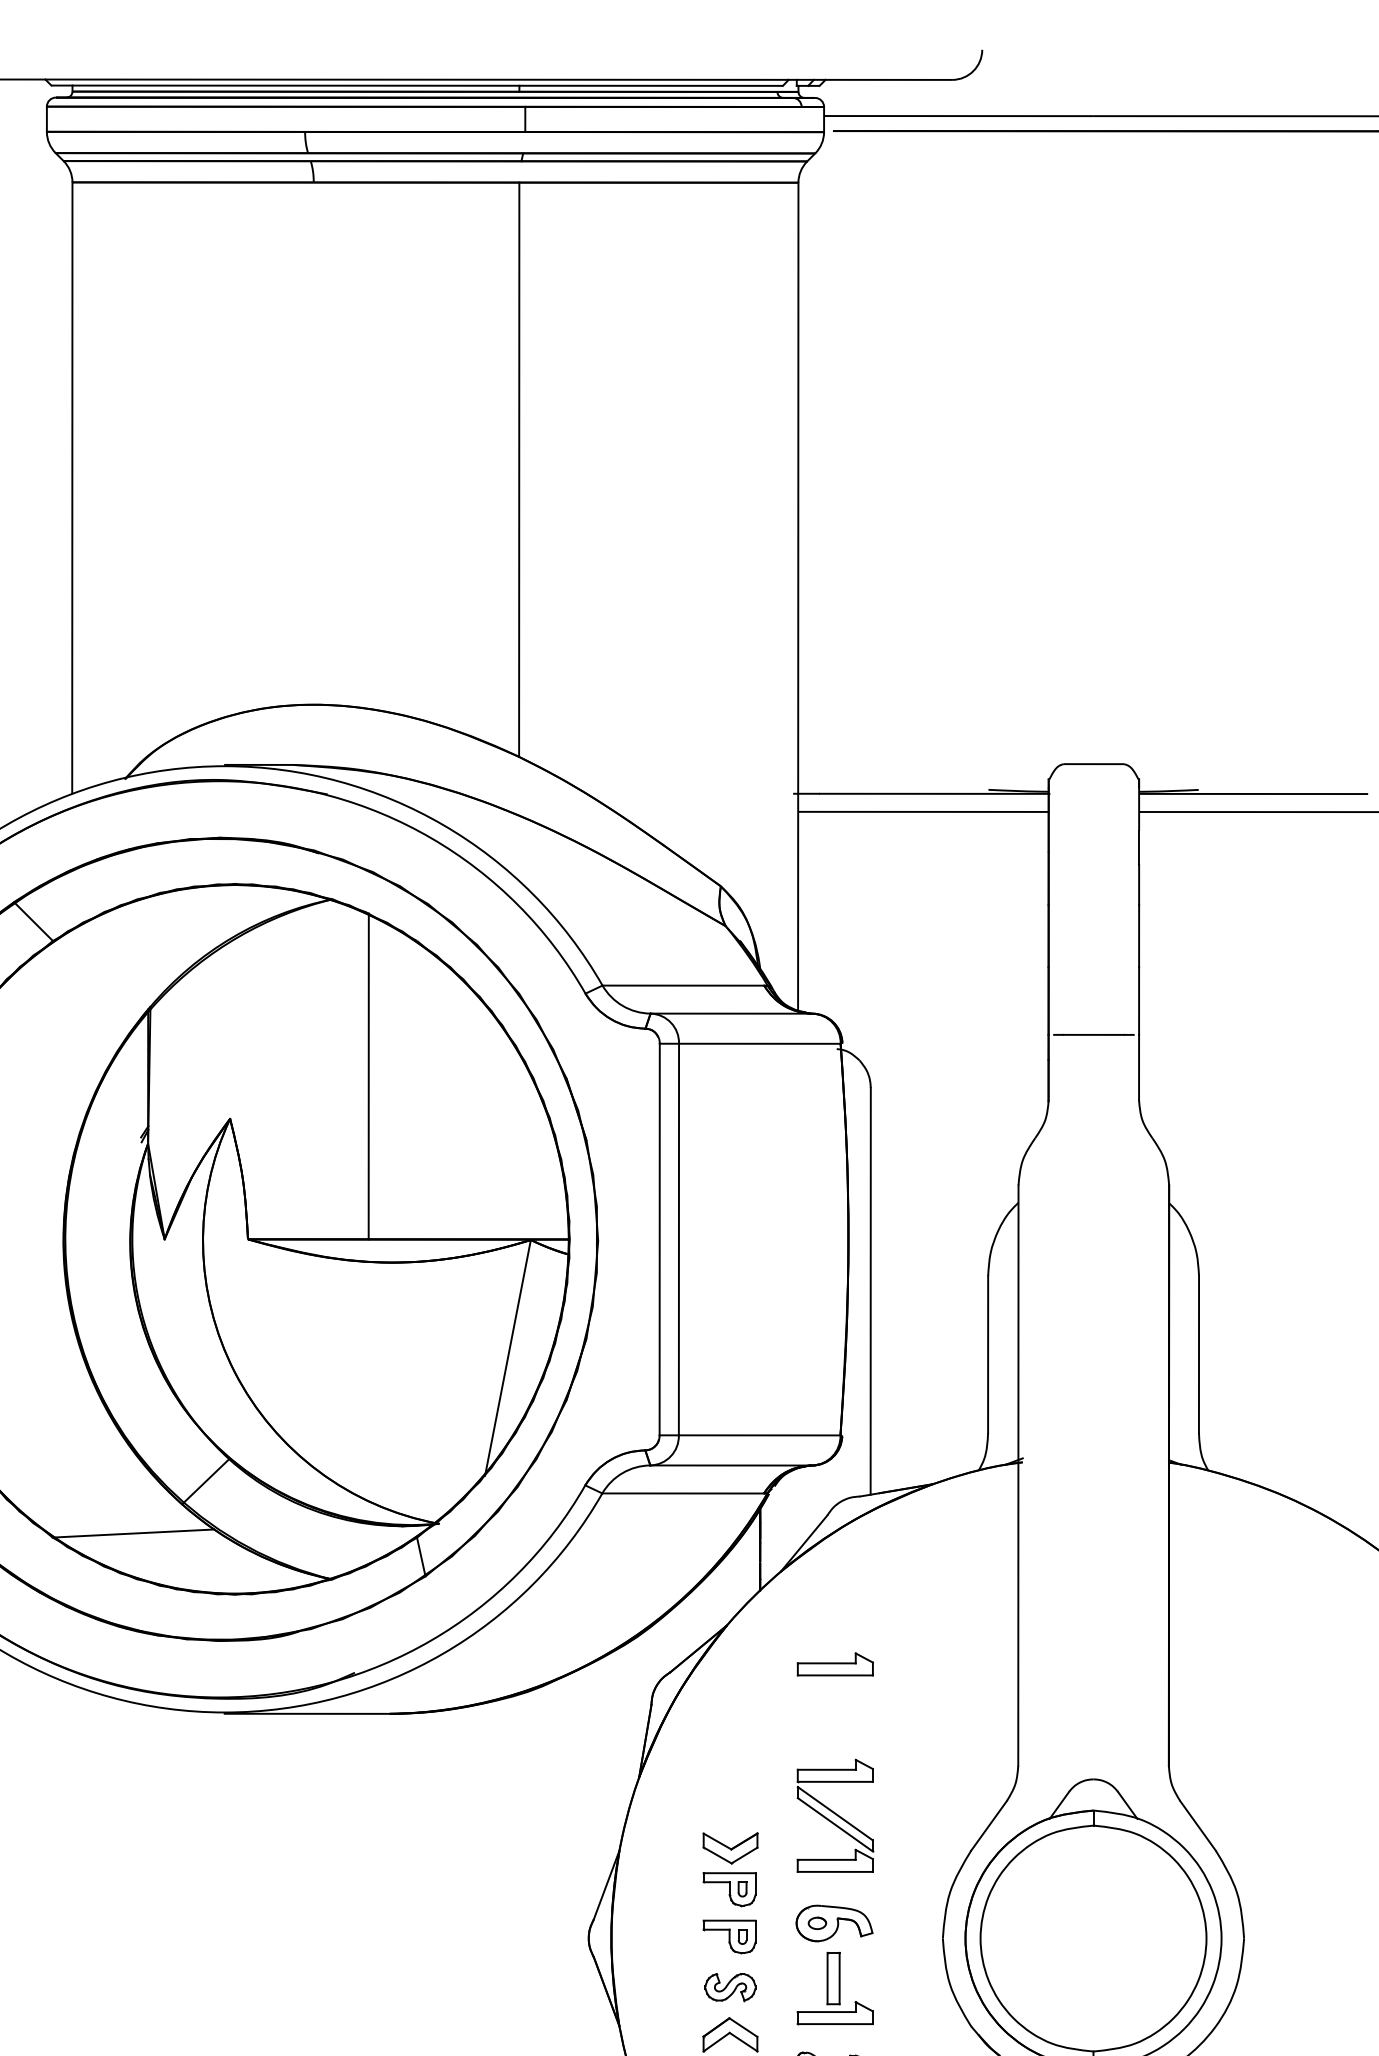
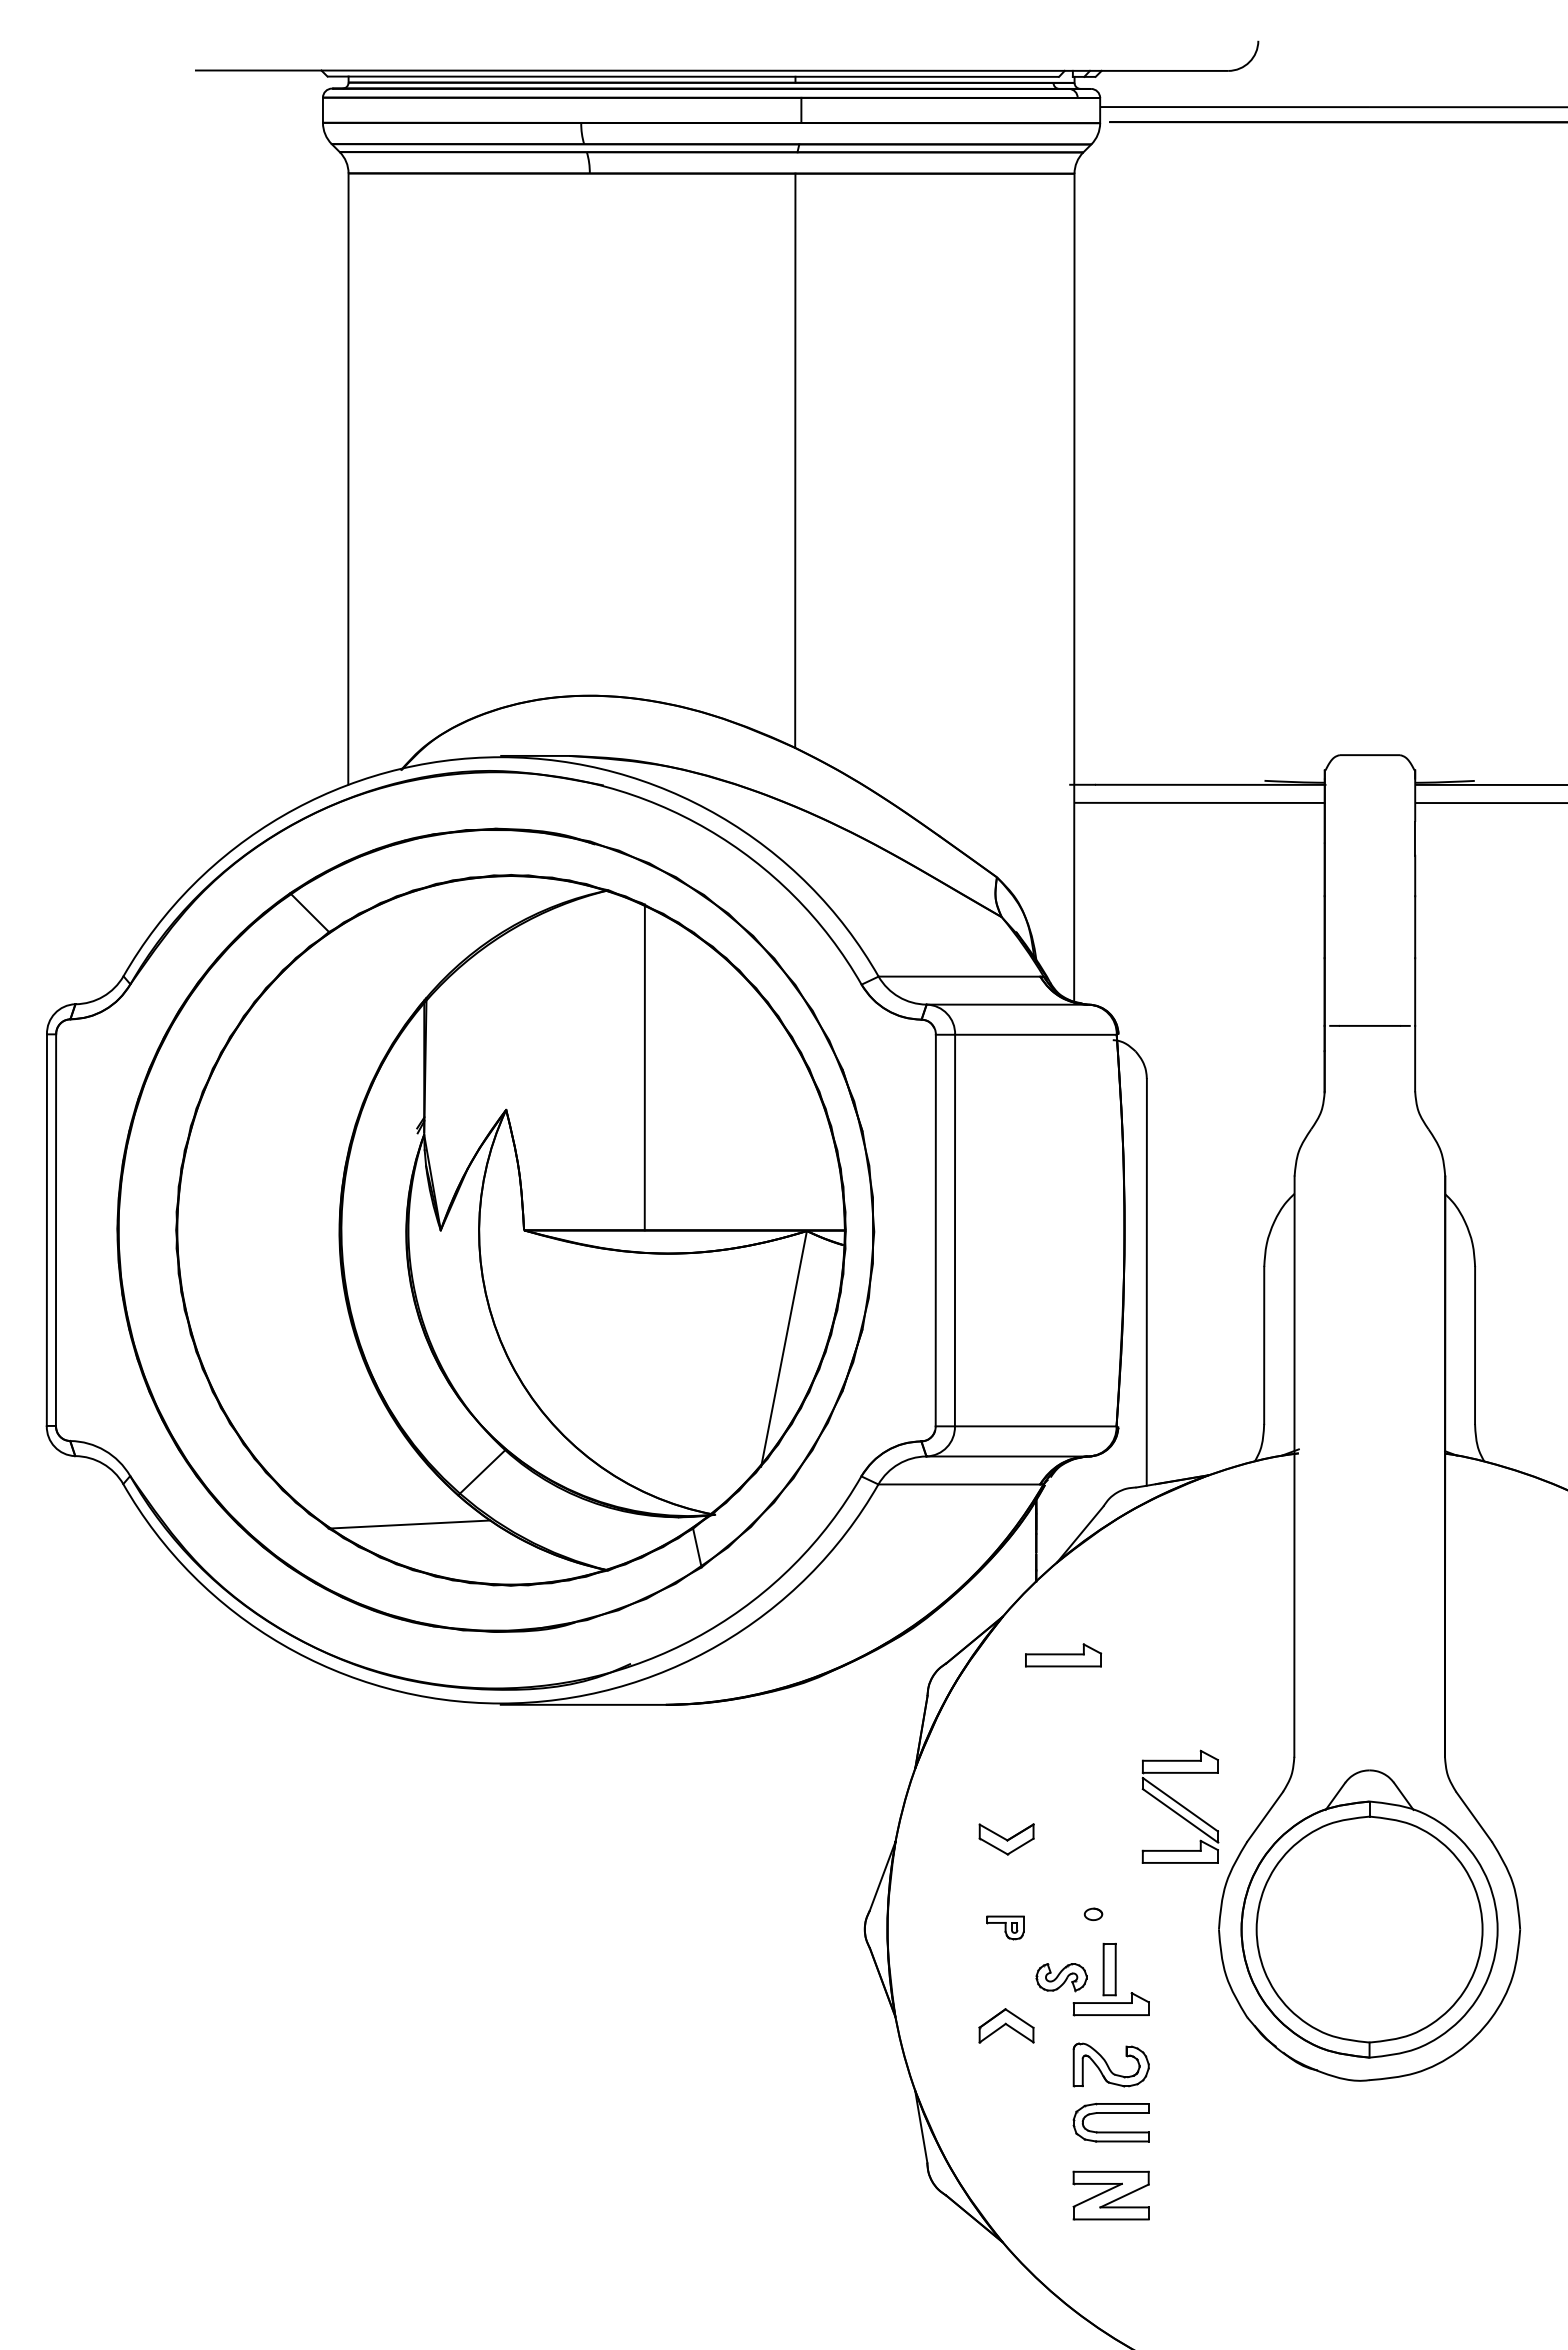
part: (835, 1664) -> (1063, 1655), moved
part: (835, 1815) -> (1180, 1806), moved
part: (729, 1889) -> (1005, 1880), removed
part: (834, 1923) -> (1110, 1914), removed
part: (729, 1936) -> (1005, 1927), size x0.7
part: (730, 1987) -> (1061, 1977), moved

